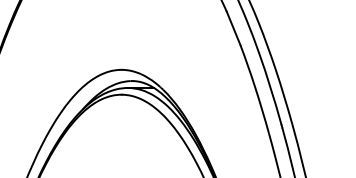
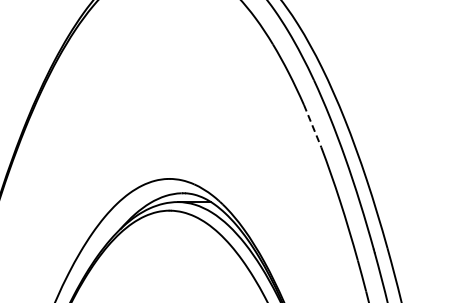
line: (233, 28) -> (312, 126), solid -> dashed

